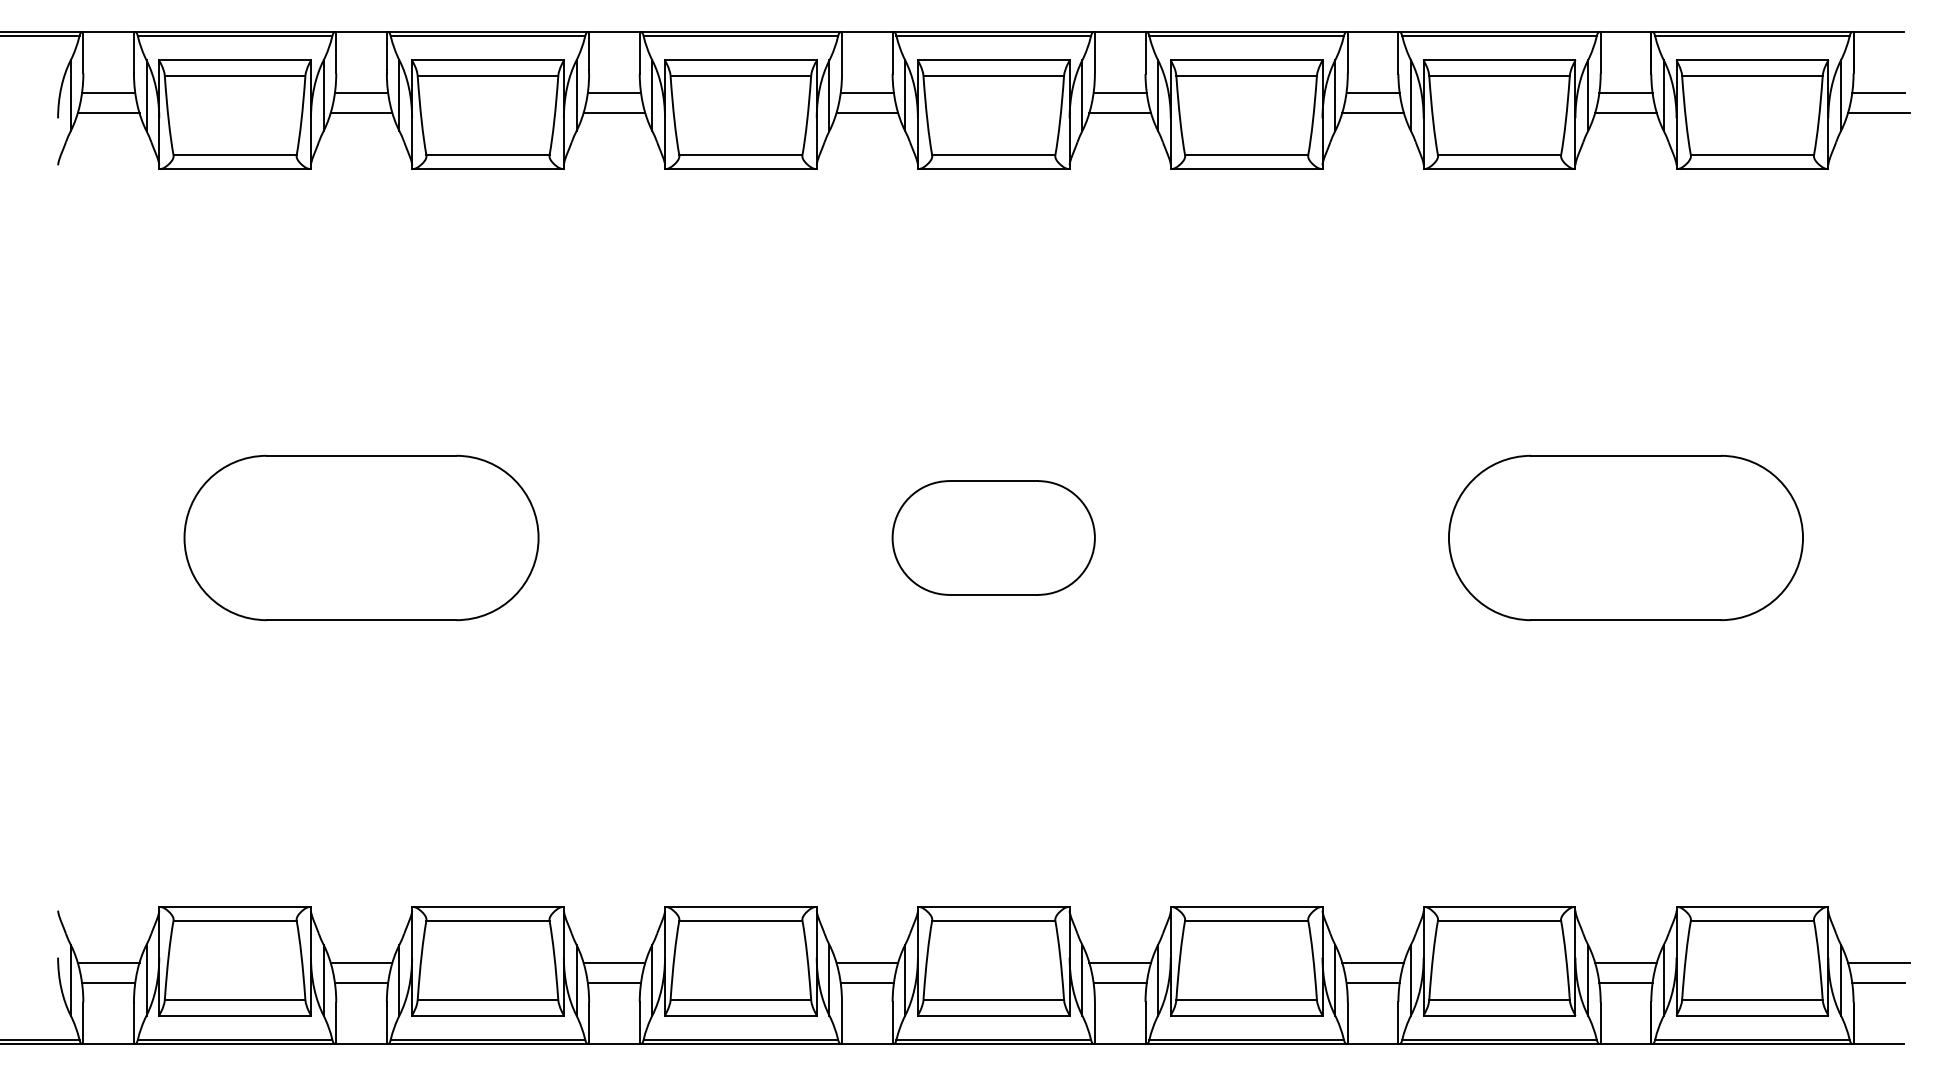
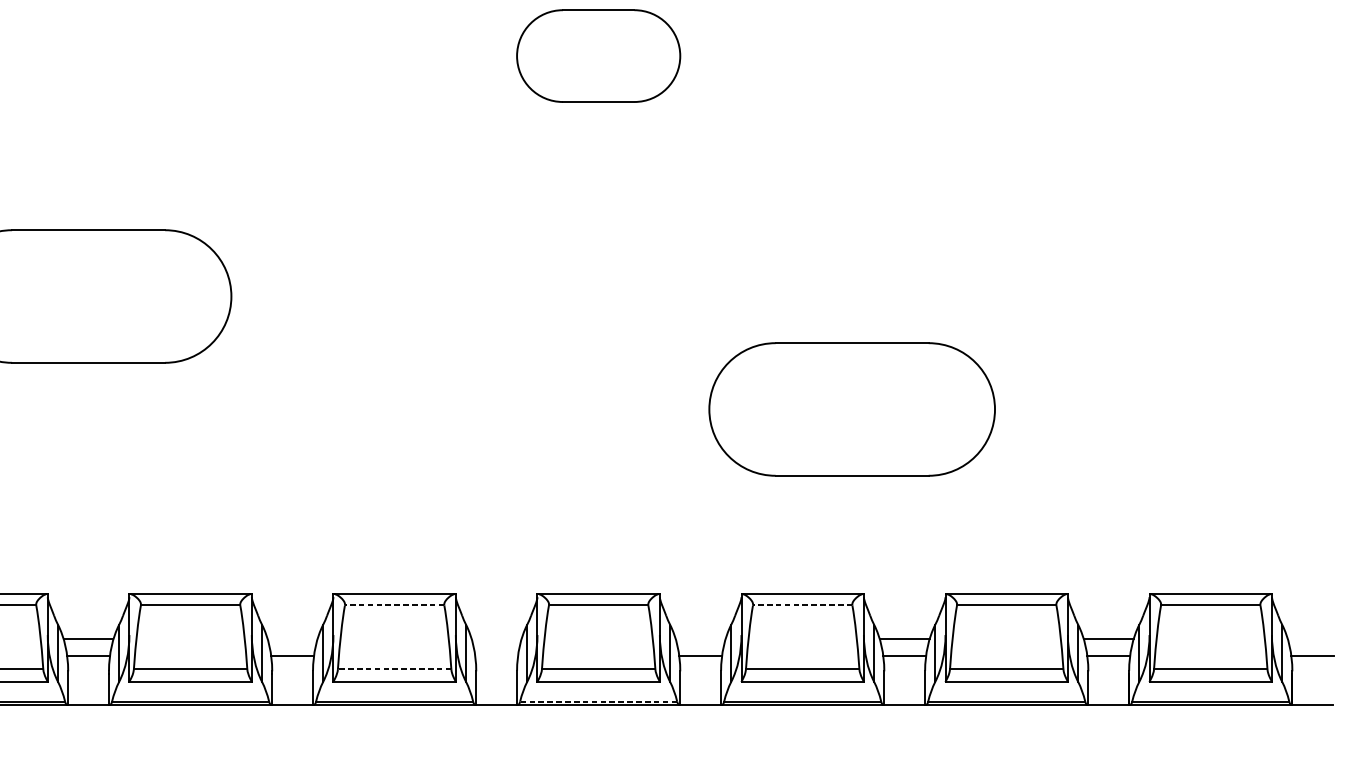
part: (993, 537) -> (598, 55), moved
part: (1625, 537) -> (851, 409), moved
line: (740, 920) -> (394, 605), solid -> dashed
line: (1246, 920) -> (802, 605), solid -> dashed
line: (614, 962) -> (292, 639), removed
line: (867, 962) -> (496, 639), removed
line: (1120, 962) -> (700, 639), removed
line: (1878, 962) -> (1312, 639), removed
line: (866, 983) -> (495, 655), removed
line: (740, 999) -> (394, 668), solid -> dashed
line: (993, 1039) -> (598, 701), solid -> dashed

